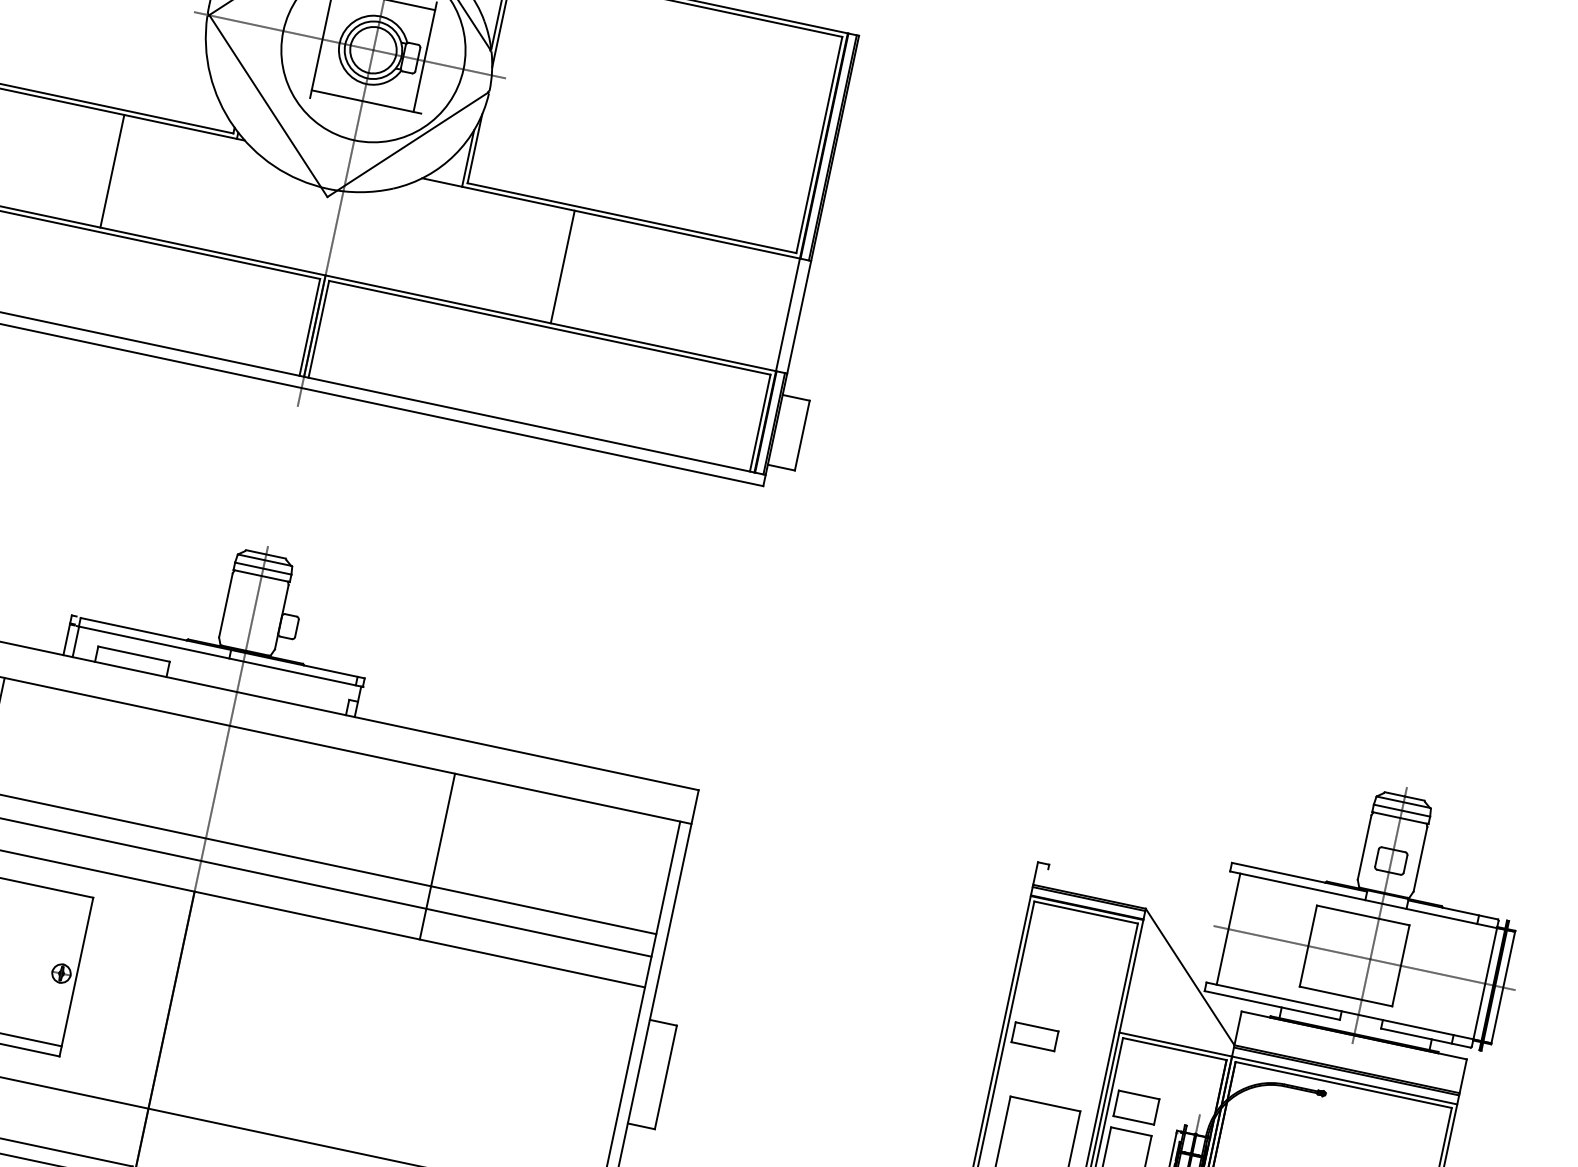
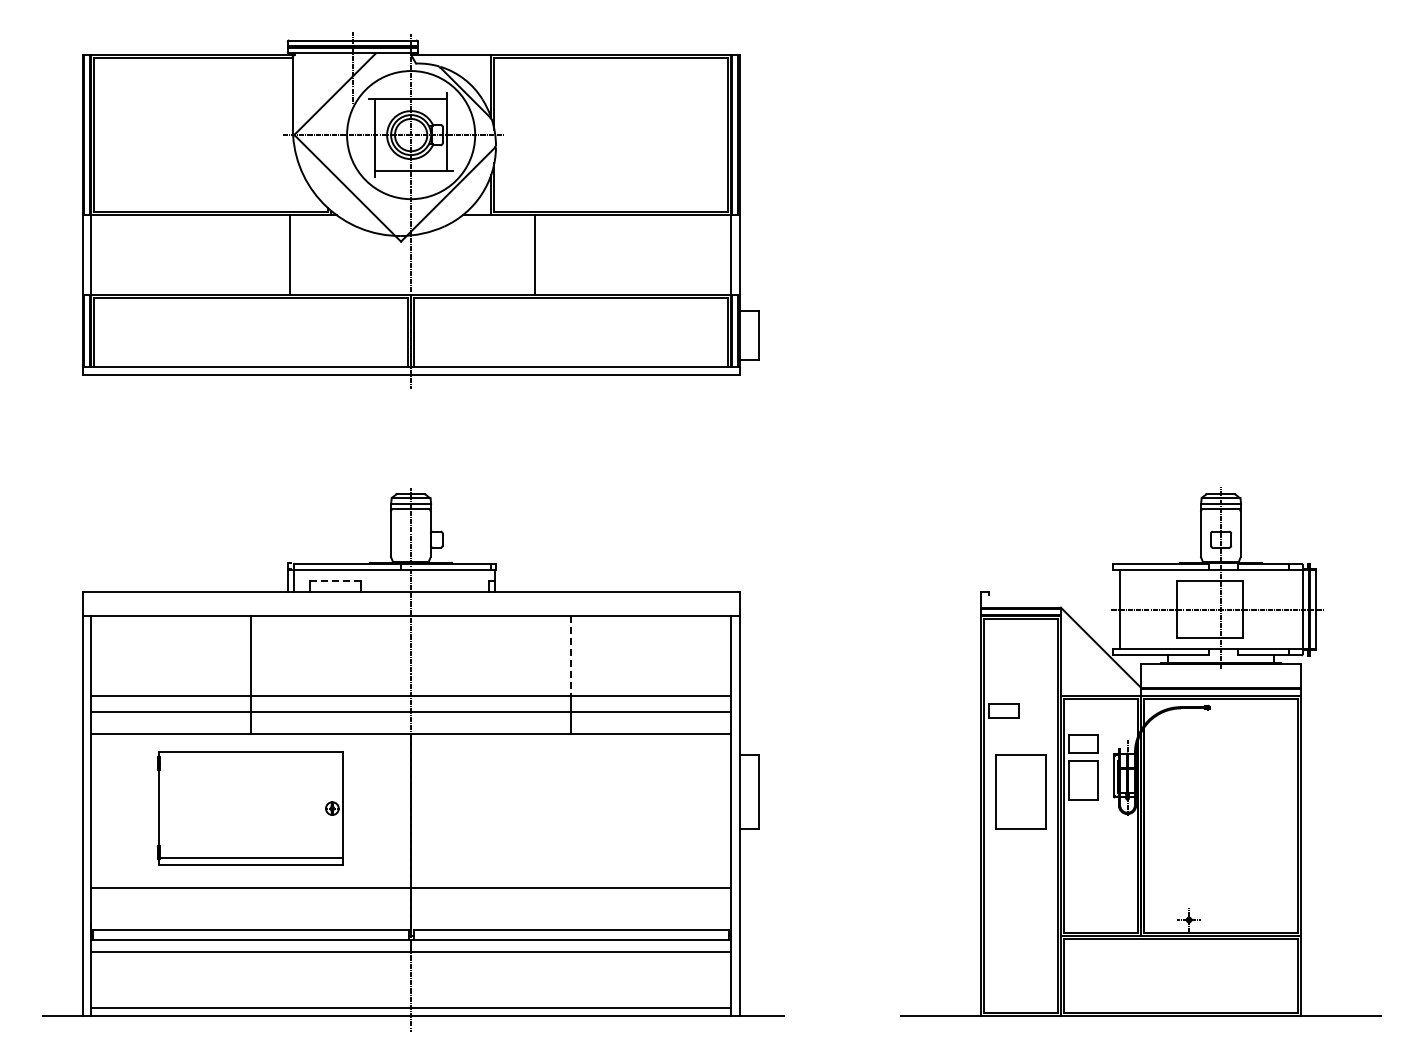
line: (111, 171) -> (289, 255), moved
line: (562, 267) -> (535, 255), moved
line: (134, 653) -> (335, 580), solid -> dashed
line: (443, 831) -> (571, 656), solid -> dashed

